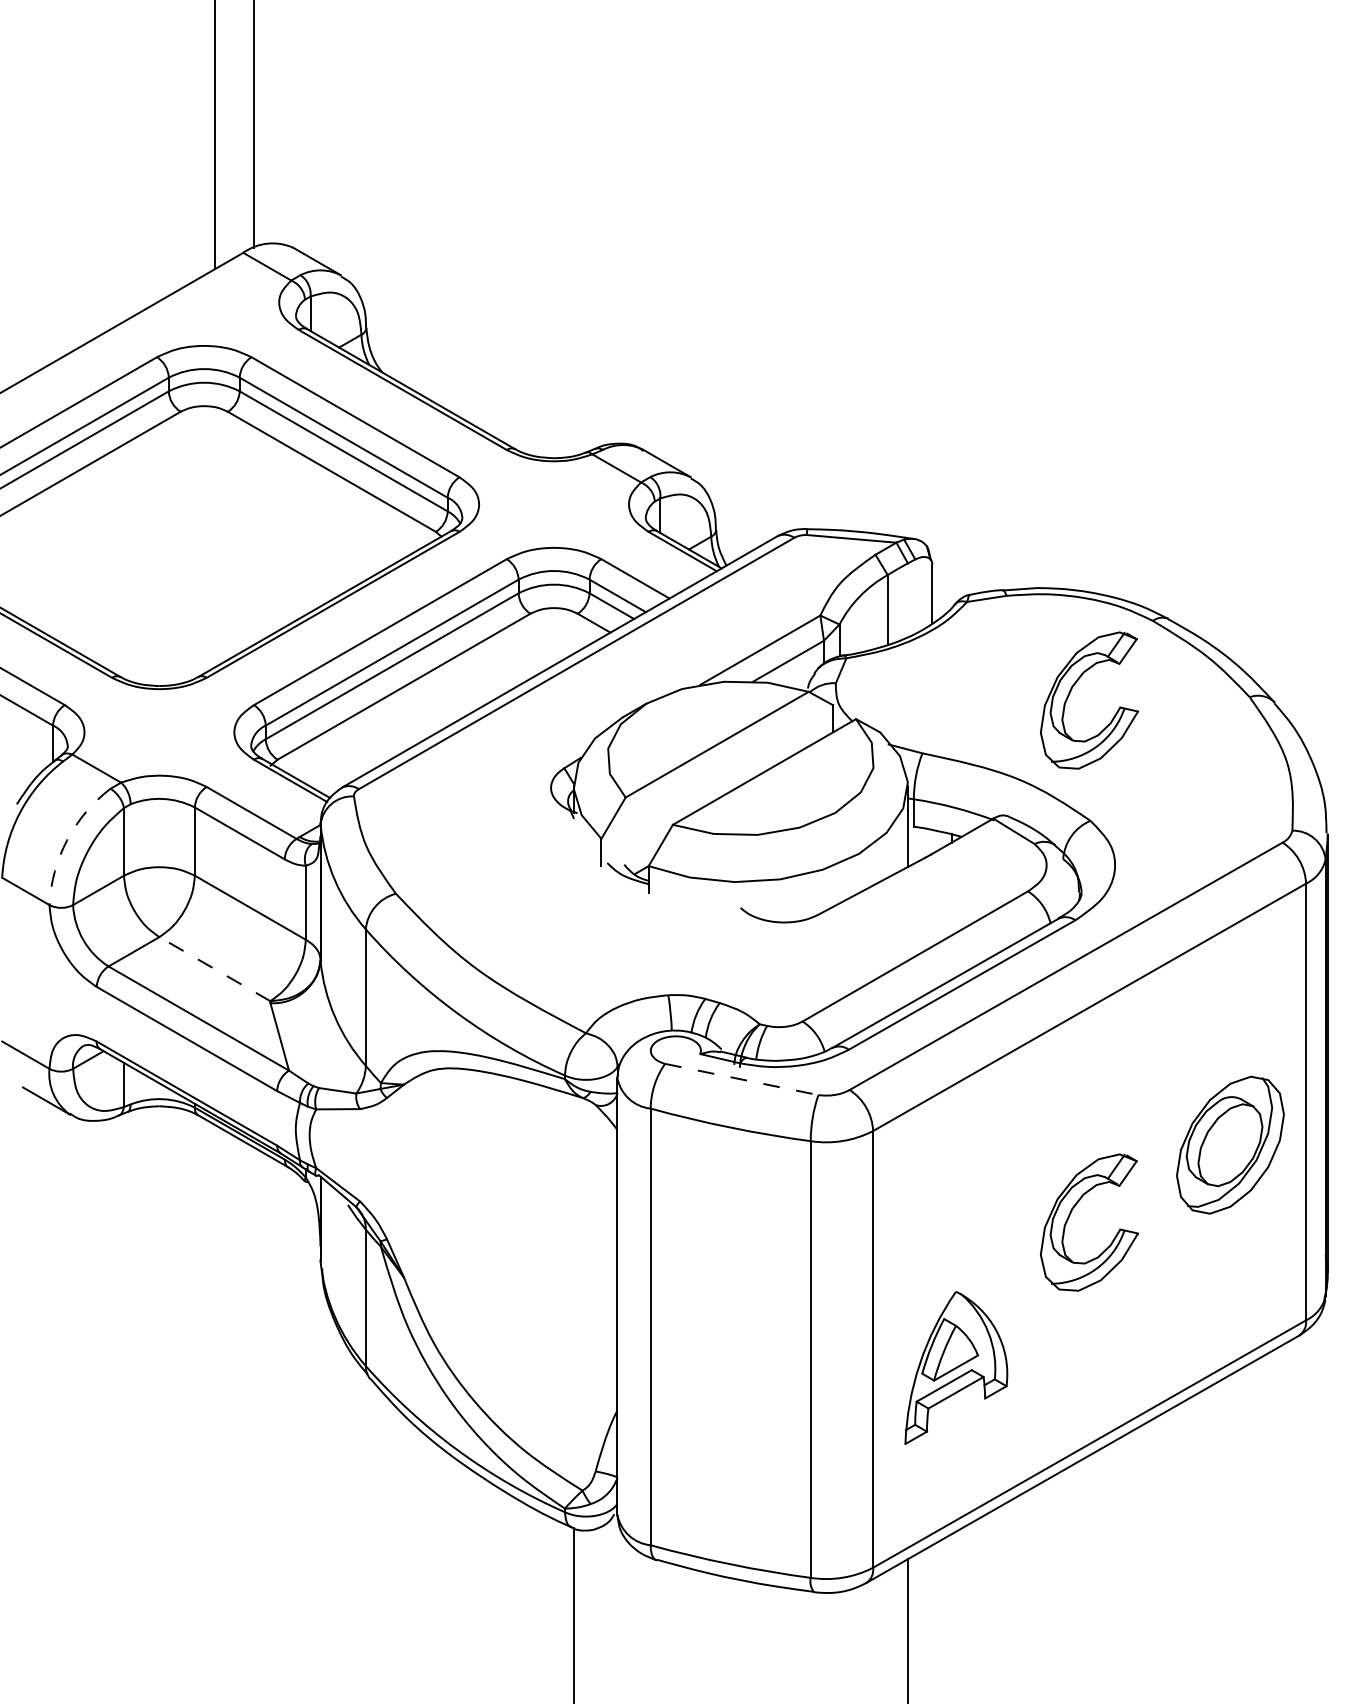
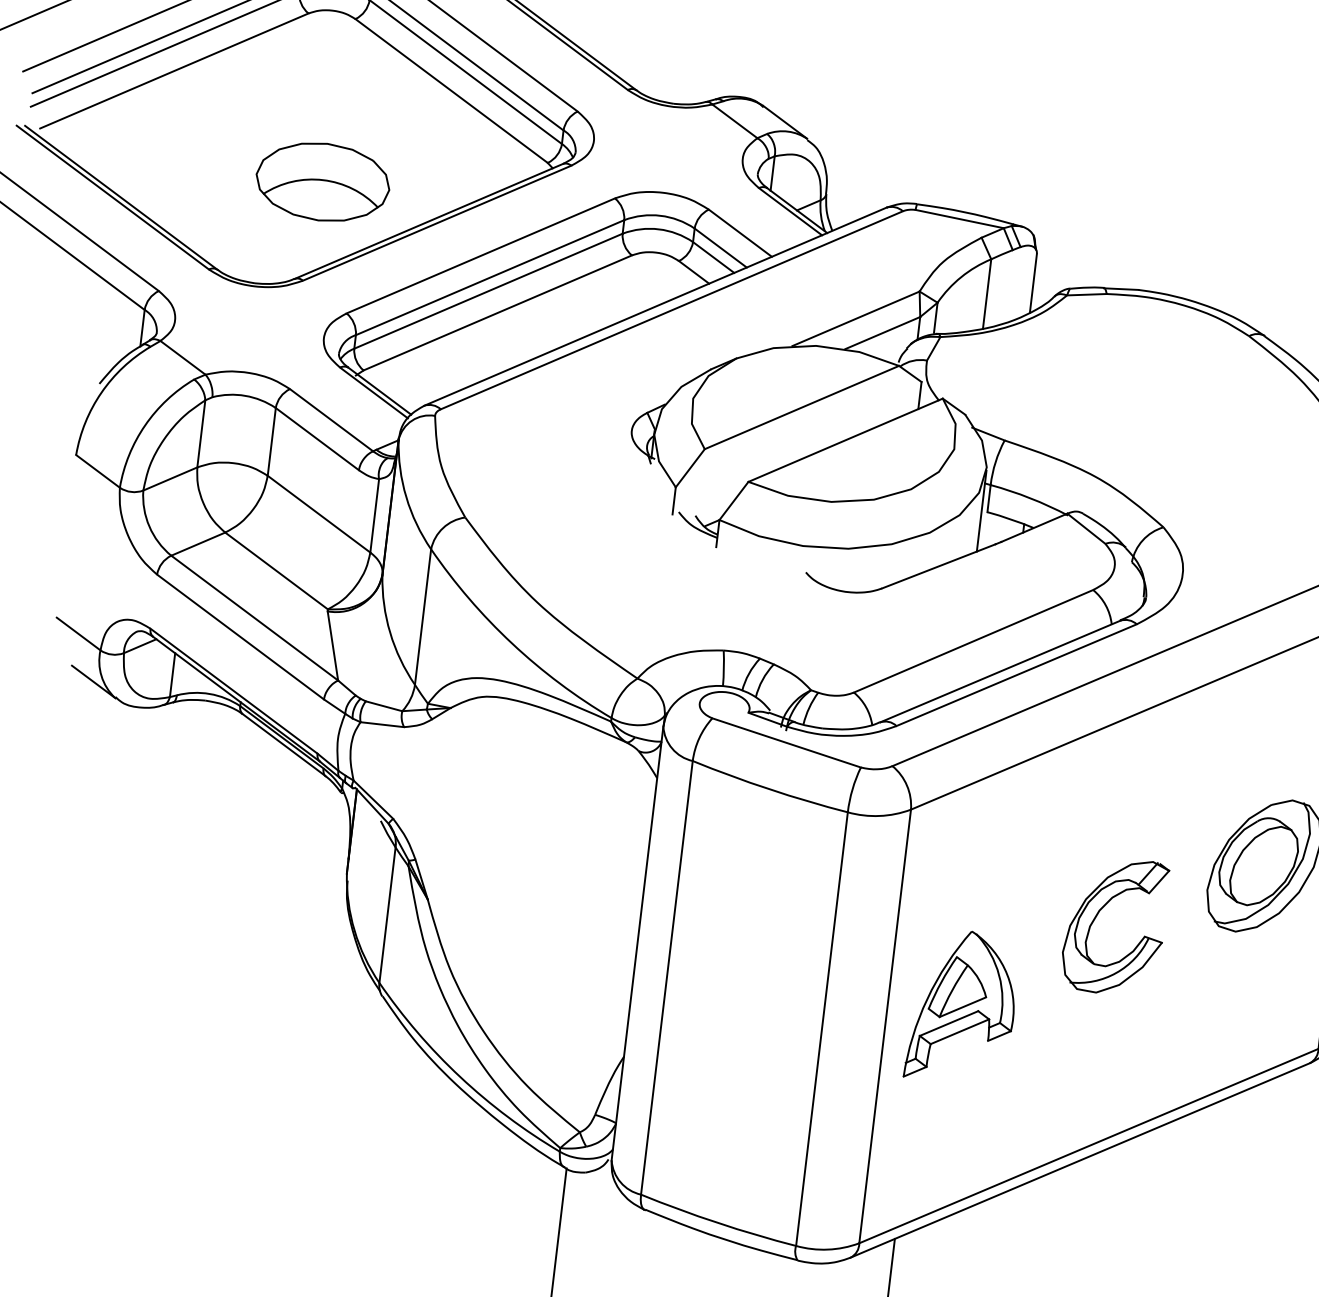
part: (214, 577) -> (322, 182), added
part: (1071, 691) -> (1160, 396), removed
arc: (67, 840) -> (145, 425), dashed -> solid
line: (214, 968) -> (276, 570), dashed -> solid
line: (742, 1079) -> (787, 743), dashed -> solid
part: (956, 1367) -> (963, 1006), moved

